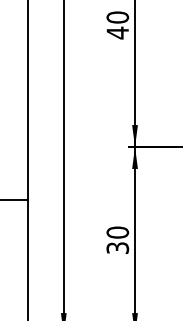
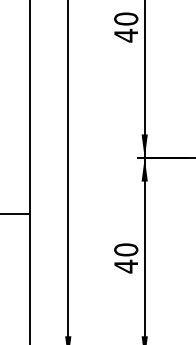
text: (118, 248) -> (126, 266), 30 -> 40

